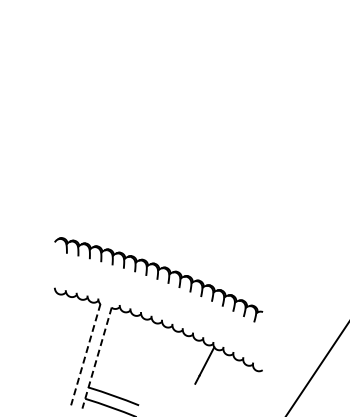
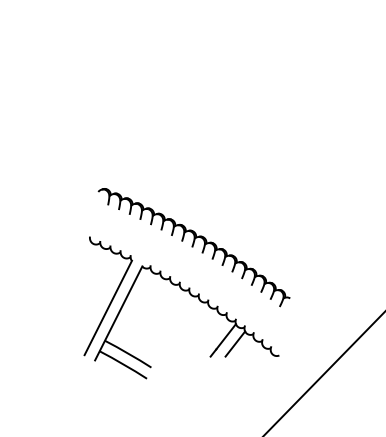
line: (85, 354) -> (108, 307), dashed -> solid
line: (96, 358) -> (118, 313), dashed -> solid
line: (217, 366) -> (235, 343), added

